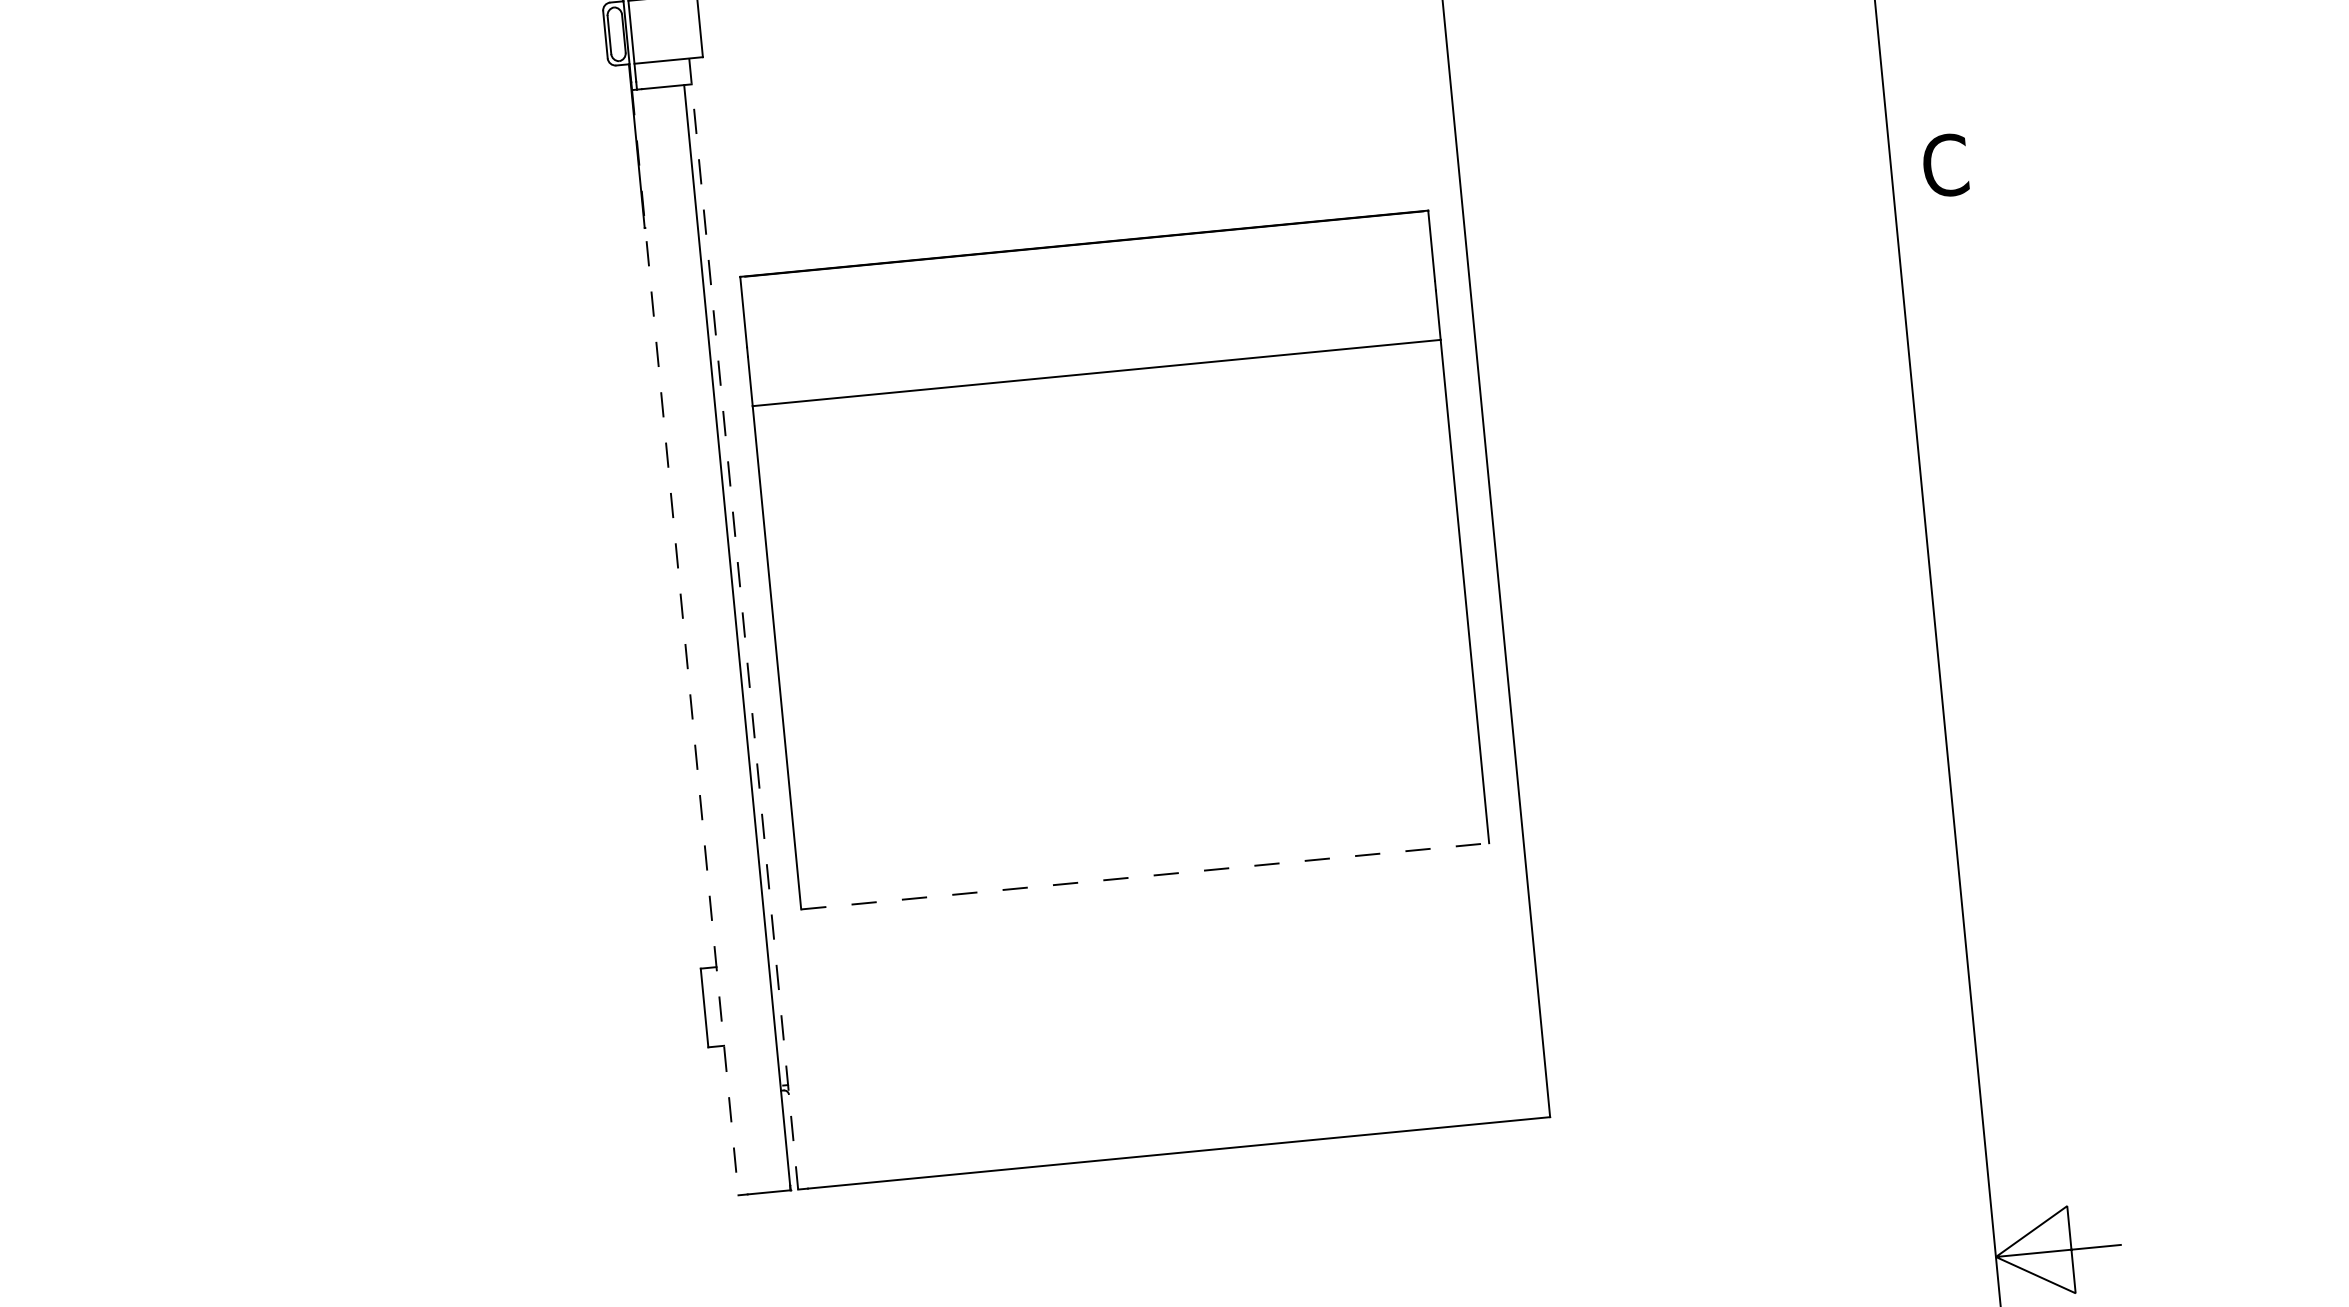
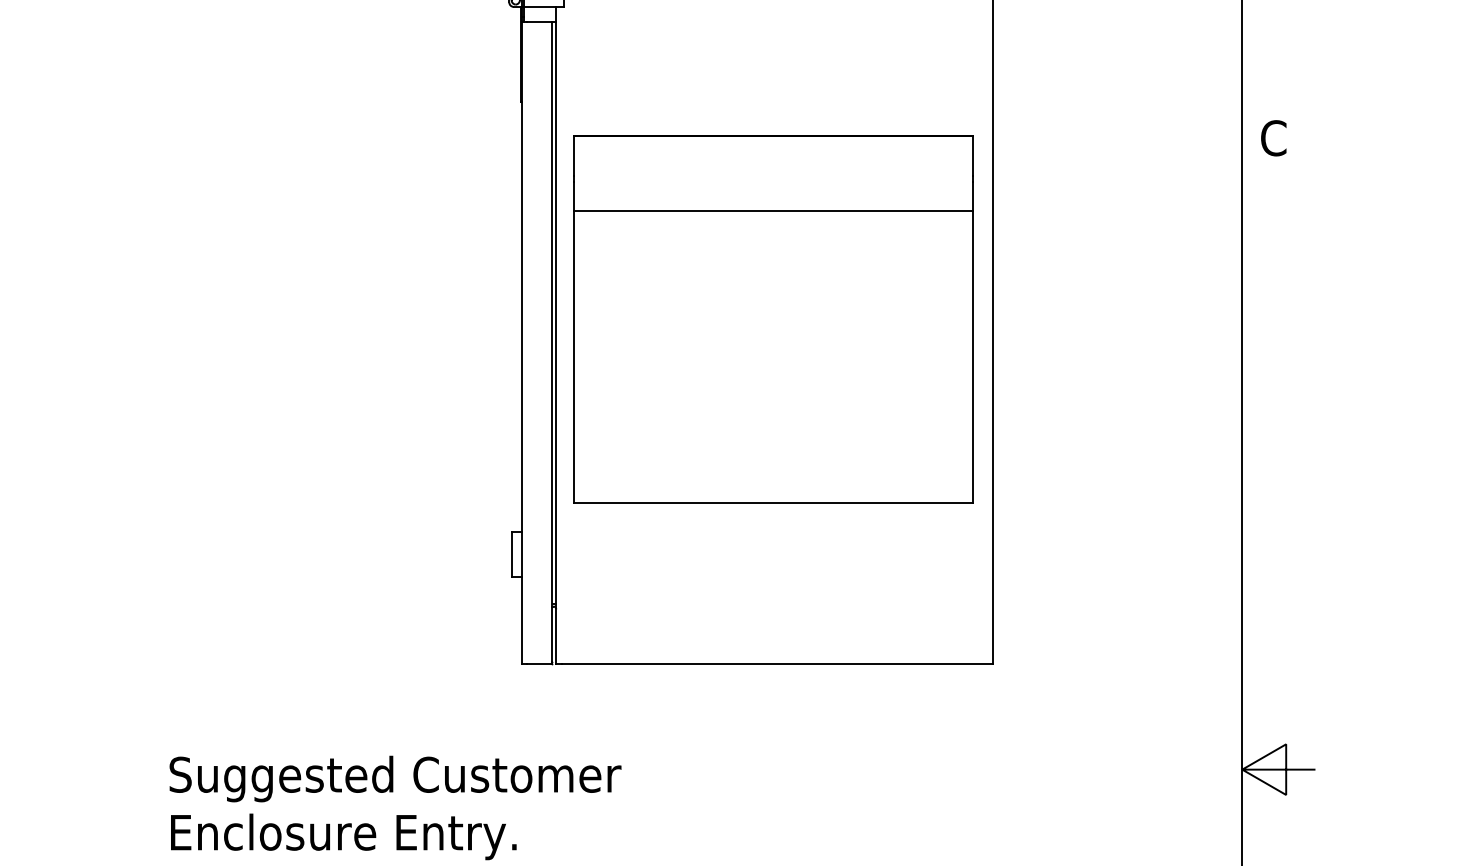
line: (744, 623) -> (556, 335), dashed -> solid
line: (685, 643) -> (521, 343), dashed -> solid
line: (1145, 876) -> (773, 503), dashed -> solid

